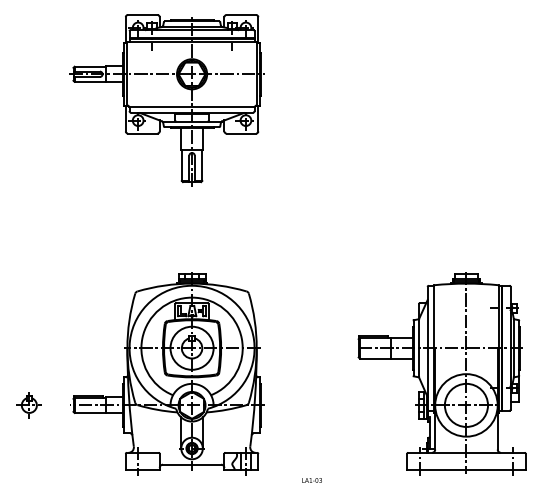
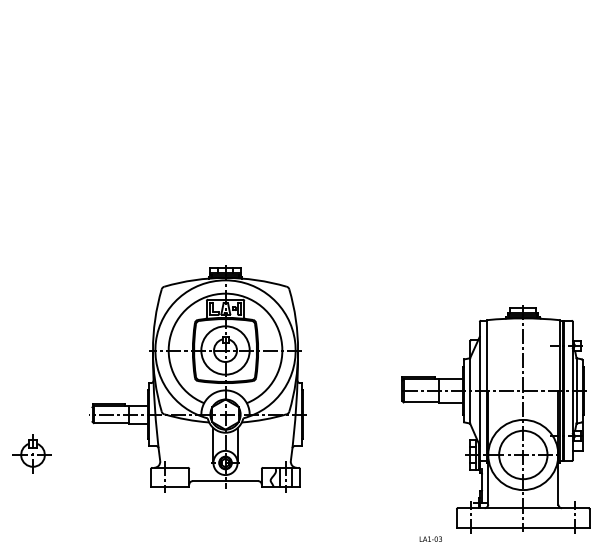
part: (166, 100) -> (186, 112), removed
part: (167, 373) -> (197, 378), moved
part: (28, 405) -> (31, 455), size x1.4
text: (311, 480) -> (430, 539), moved

